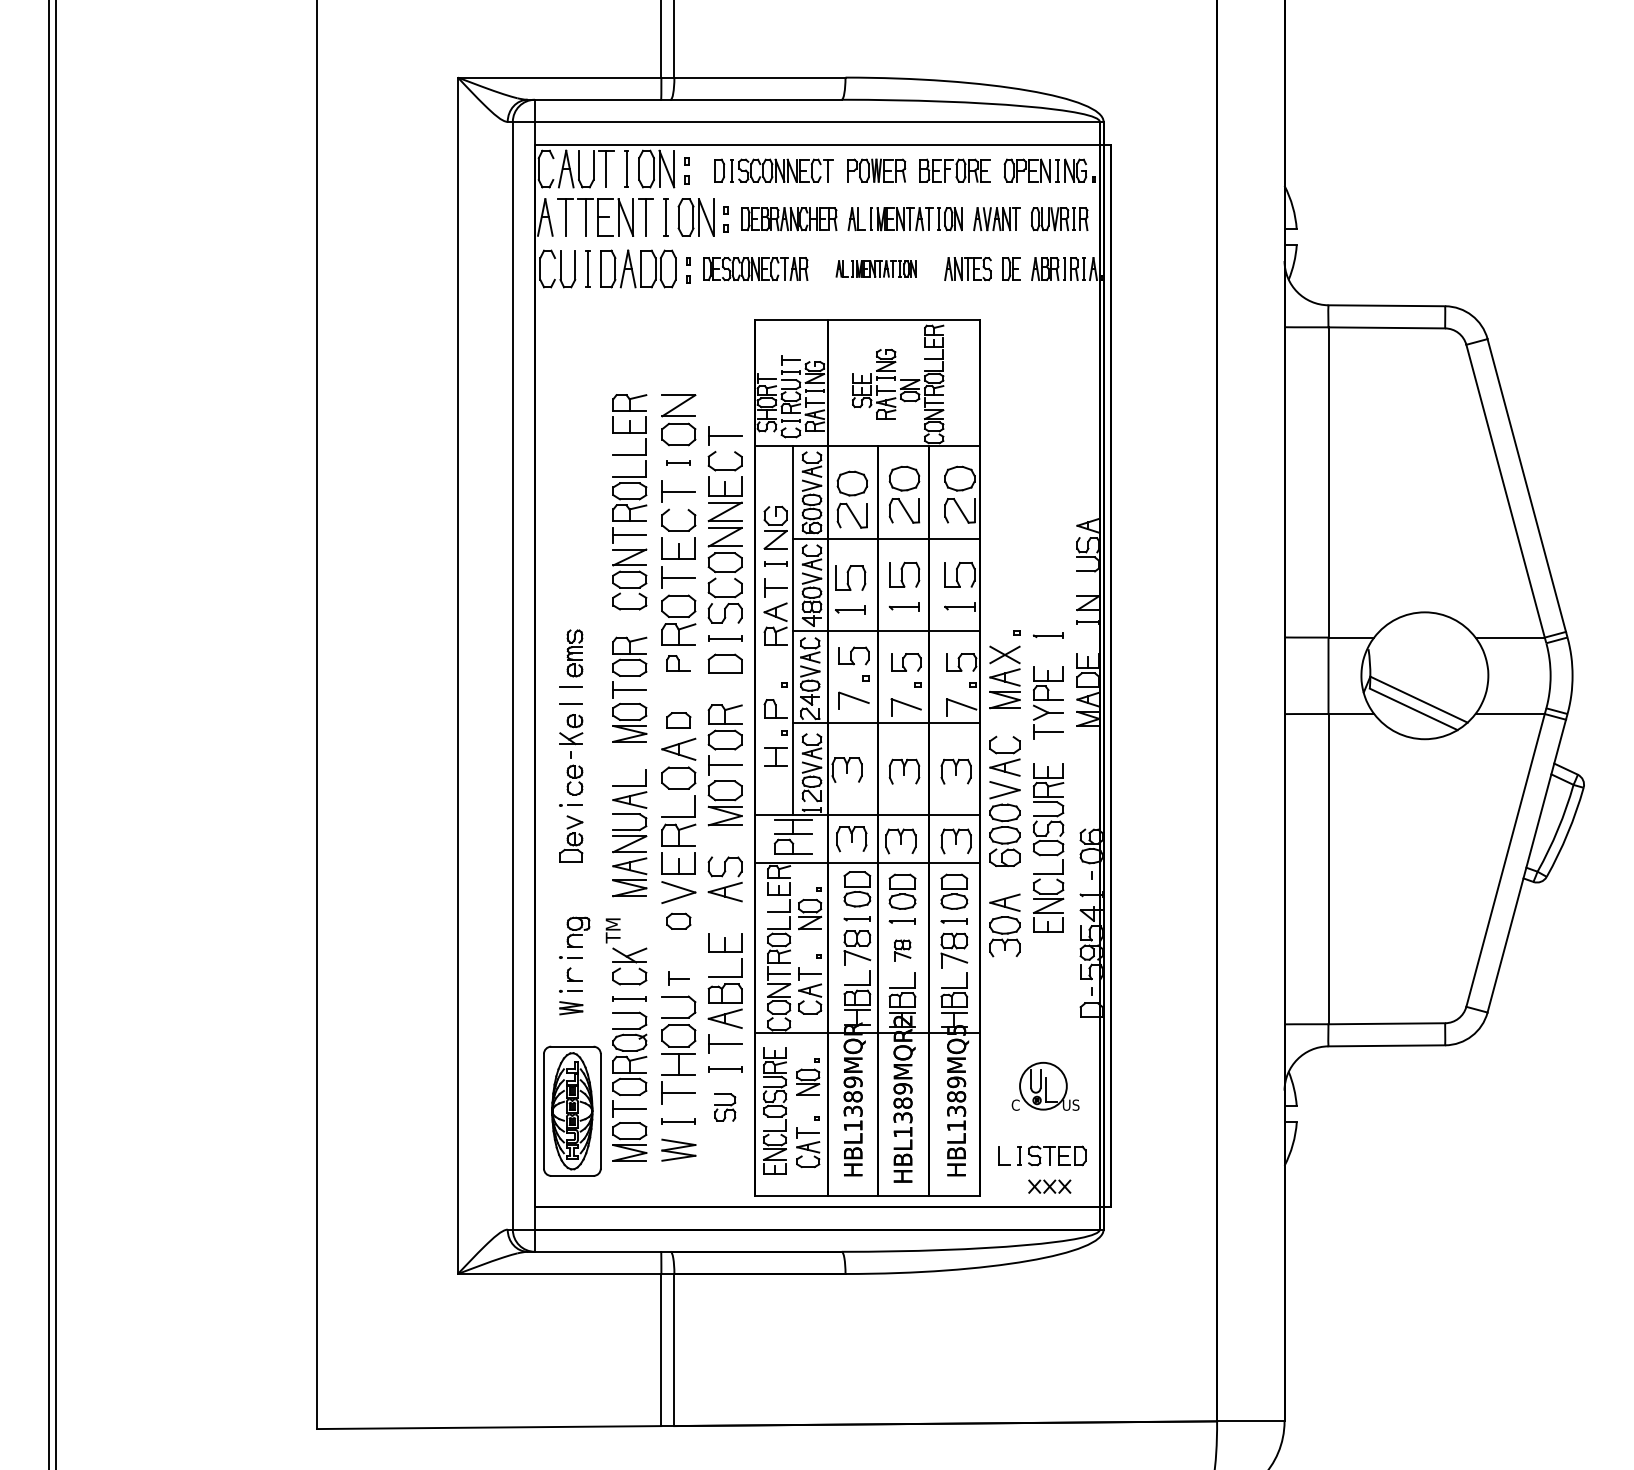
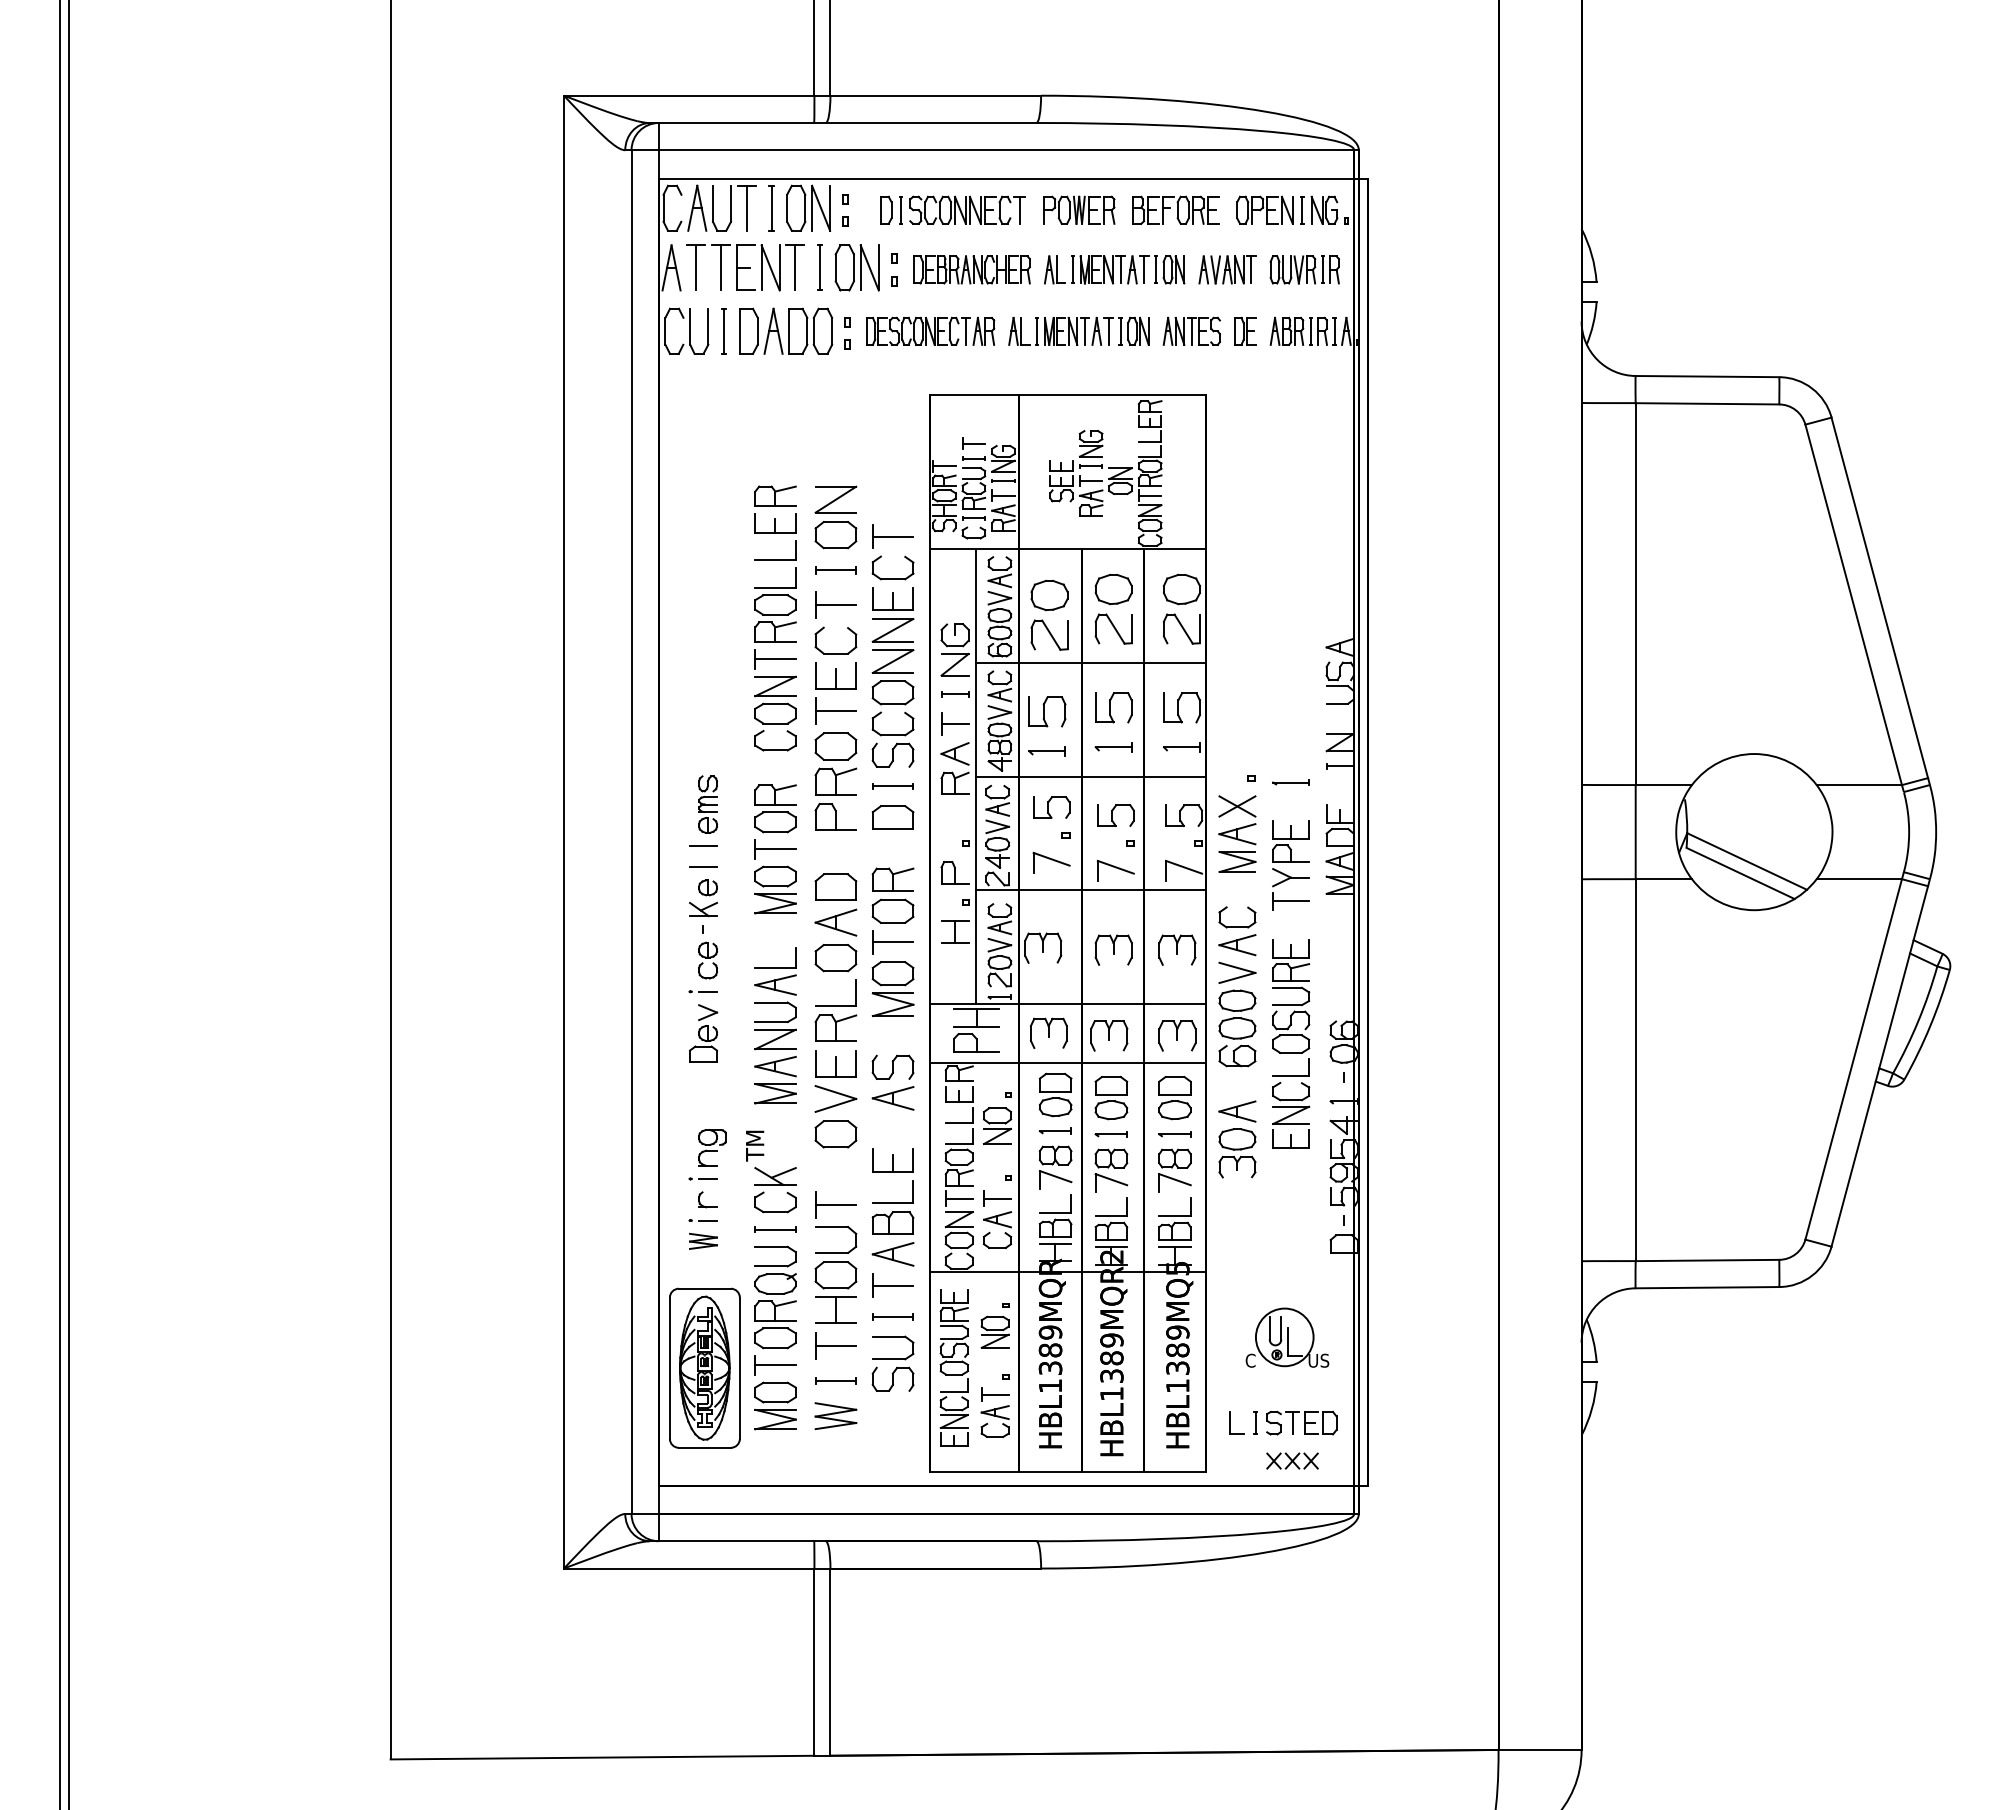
part: (875, 268) -> (1078, 330), size x1.43
part: (678, 463) -> (835, 570), size x1.43
part: (678, 663) -> (835, 816), size x1.43
part: (678, 719) -> (835, 886), size x1.43
part: (678, 921) -> (835, 1134), size x1.43
part: (902, 950) -> (1111, 1170), size x1.67
part: (678, 978) -> (835, 1204), size x1.67
part: (724, 1107) -> (892, 1363), size x1.67

